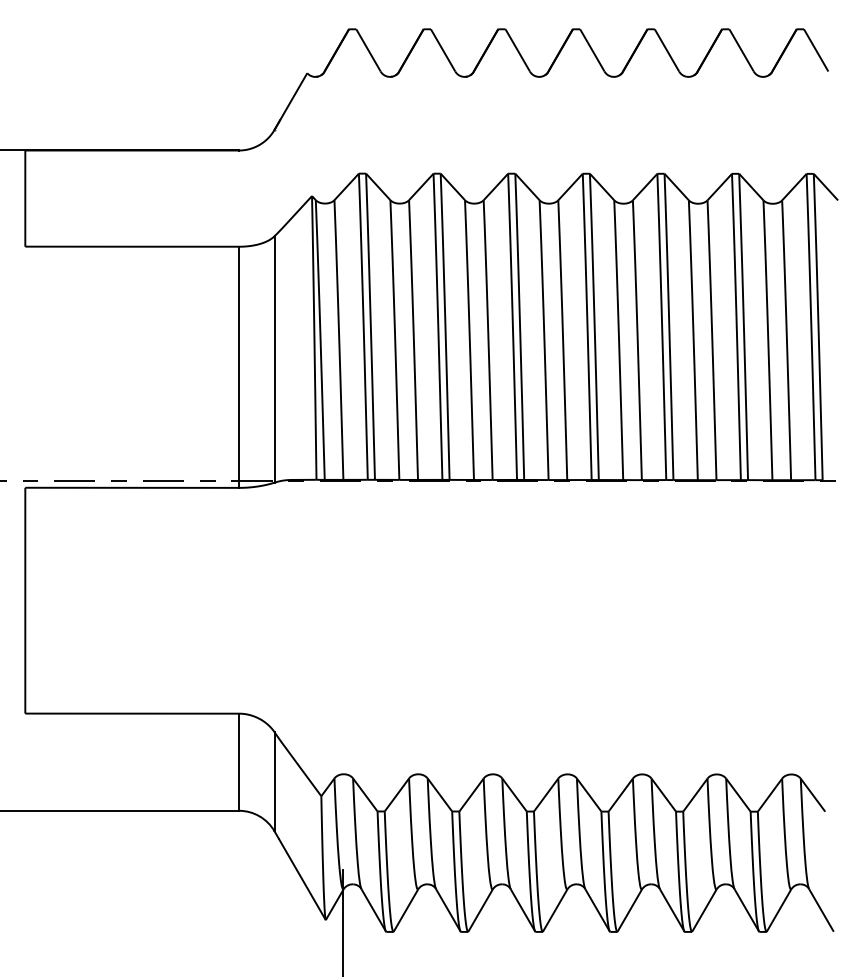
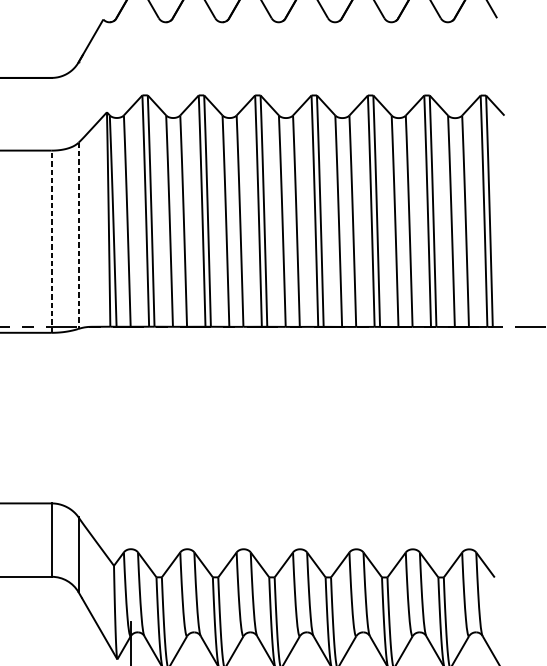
line: (274, 359) -> (78, 235), solid -> dashed
line: (238, 367) -> (51, 241), solid -> dashed

